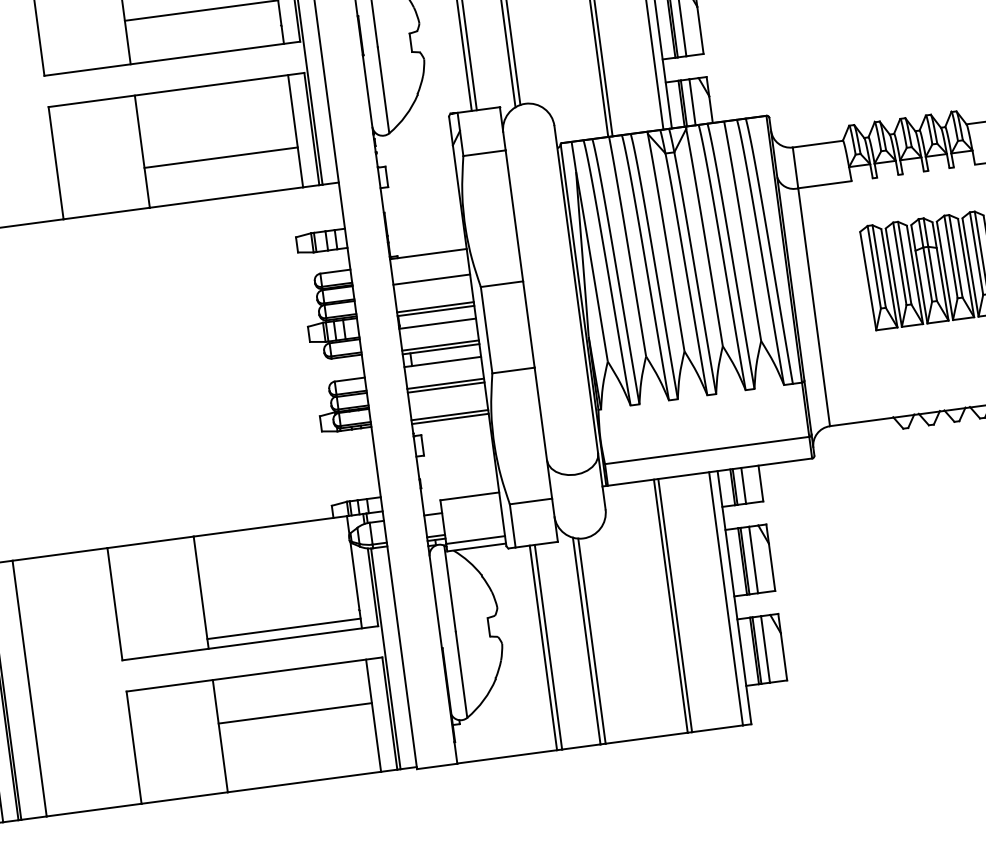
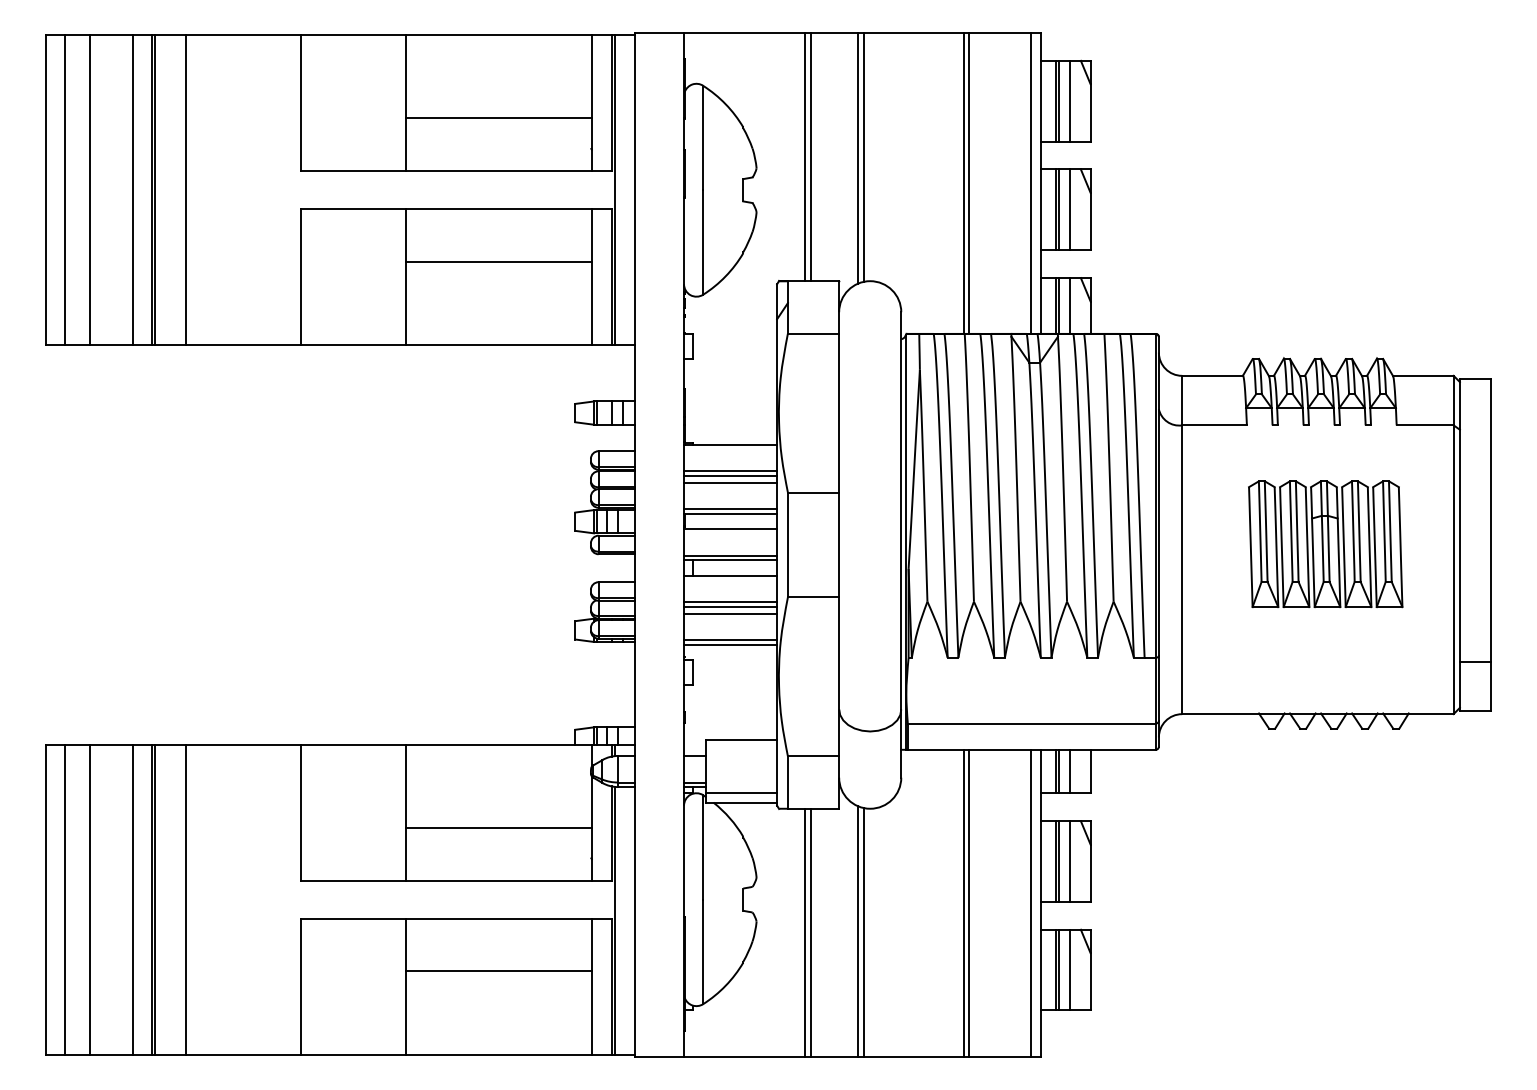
line: (220, 158) -> (498, 262), moved
line: (431, 275) -> (730, 471), added
line: (432, 285) -> (730, 482), added
line: (446, 392) -> (730, 613), added
line: (283, 628) -> (498, 827), moved

